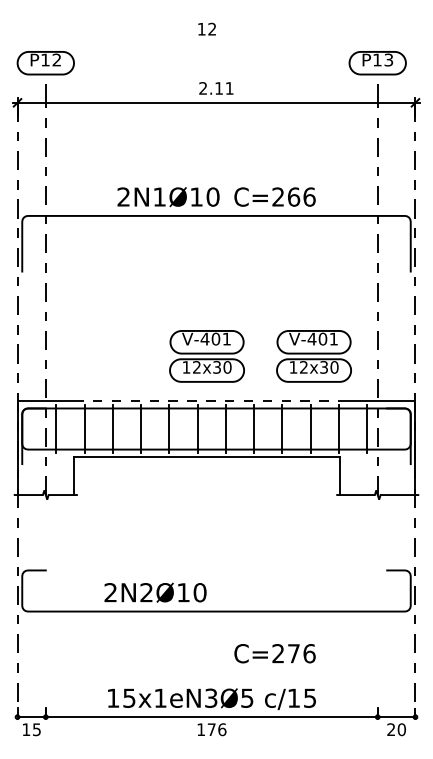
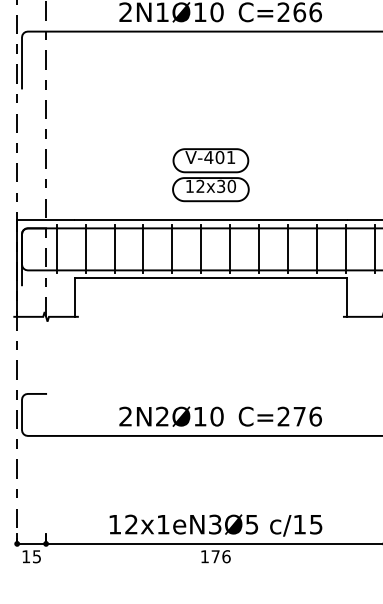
part: (313, 356) -> (319, 175), removed
line: (207, 400) -> (211, 220), dashed -> solid
text: (155, 592) -> (171, 416), moved
text: (274, 653) -> (279, 416), moved
text: (129, 697) -> (131, 523), 15x1eN3Ø5 -> 12x1eN3Ø5

